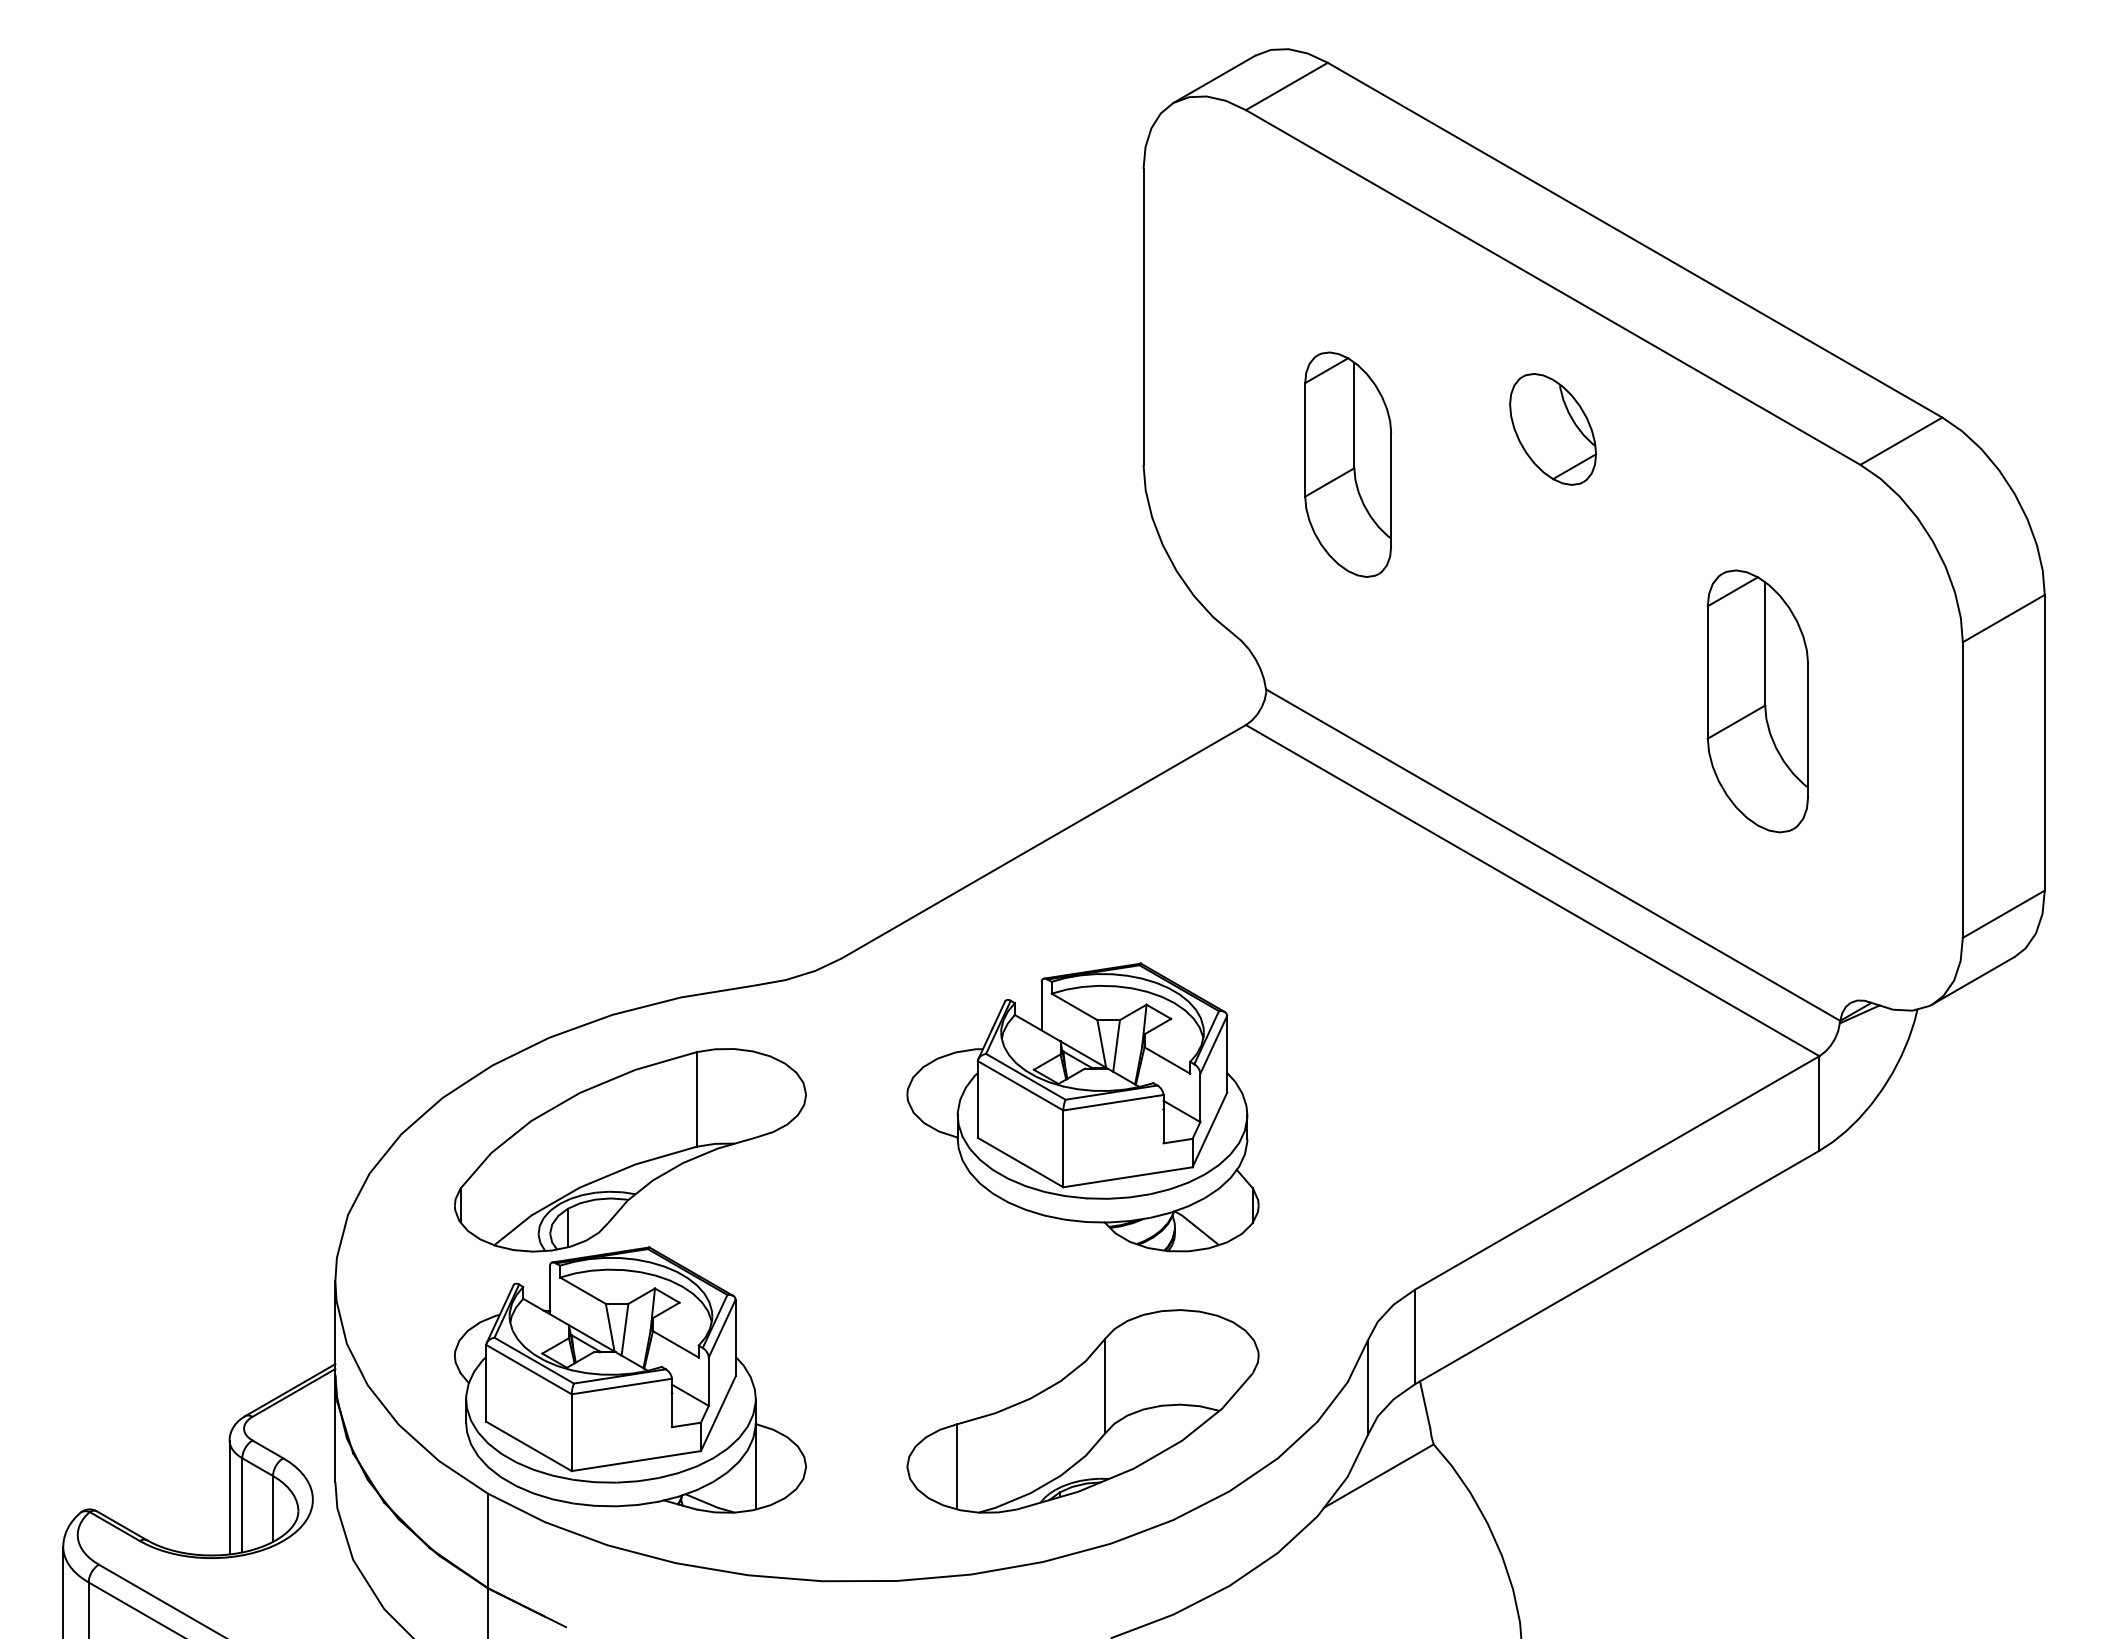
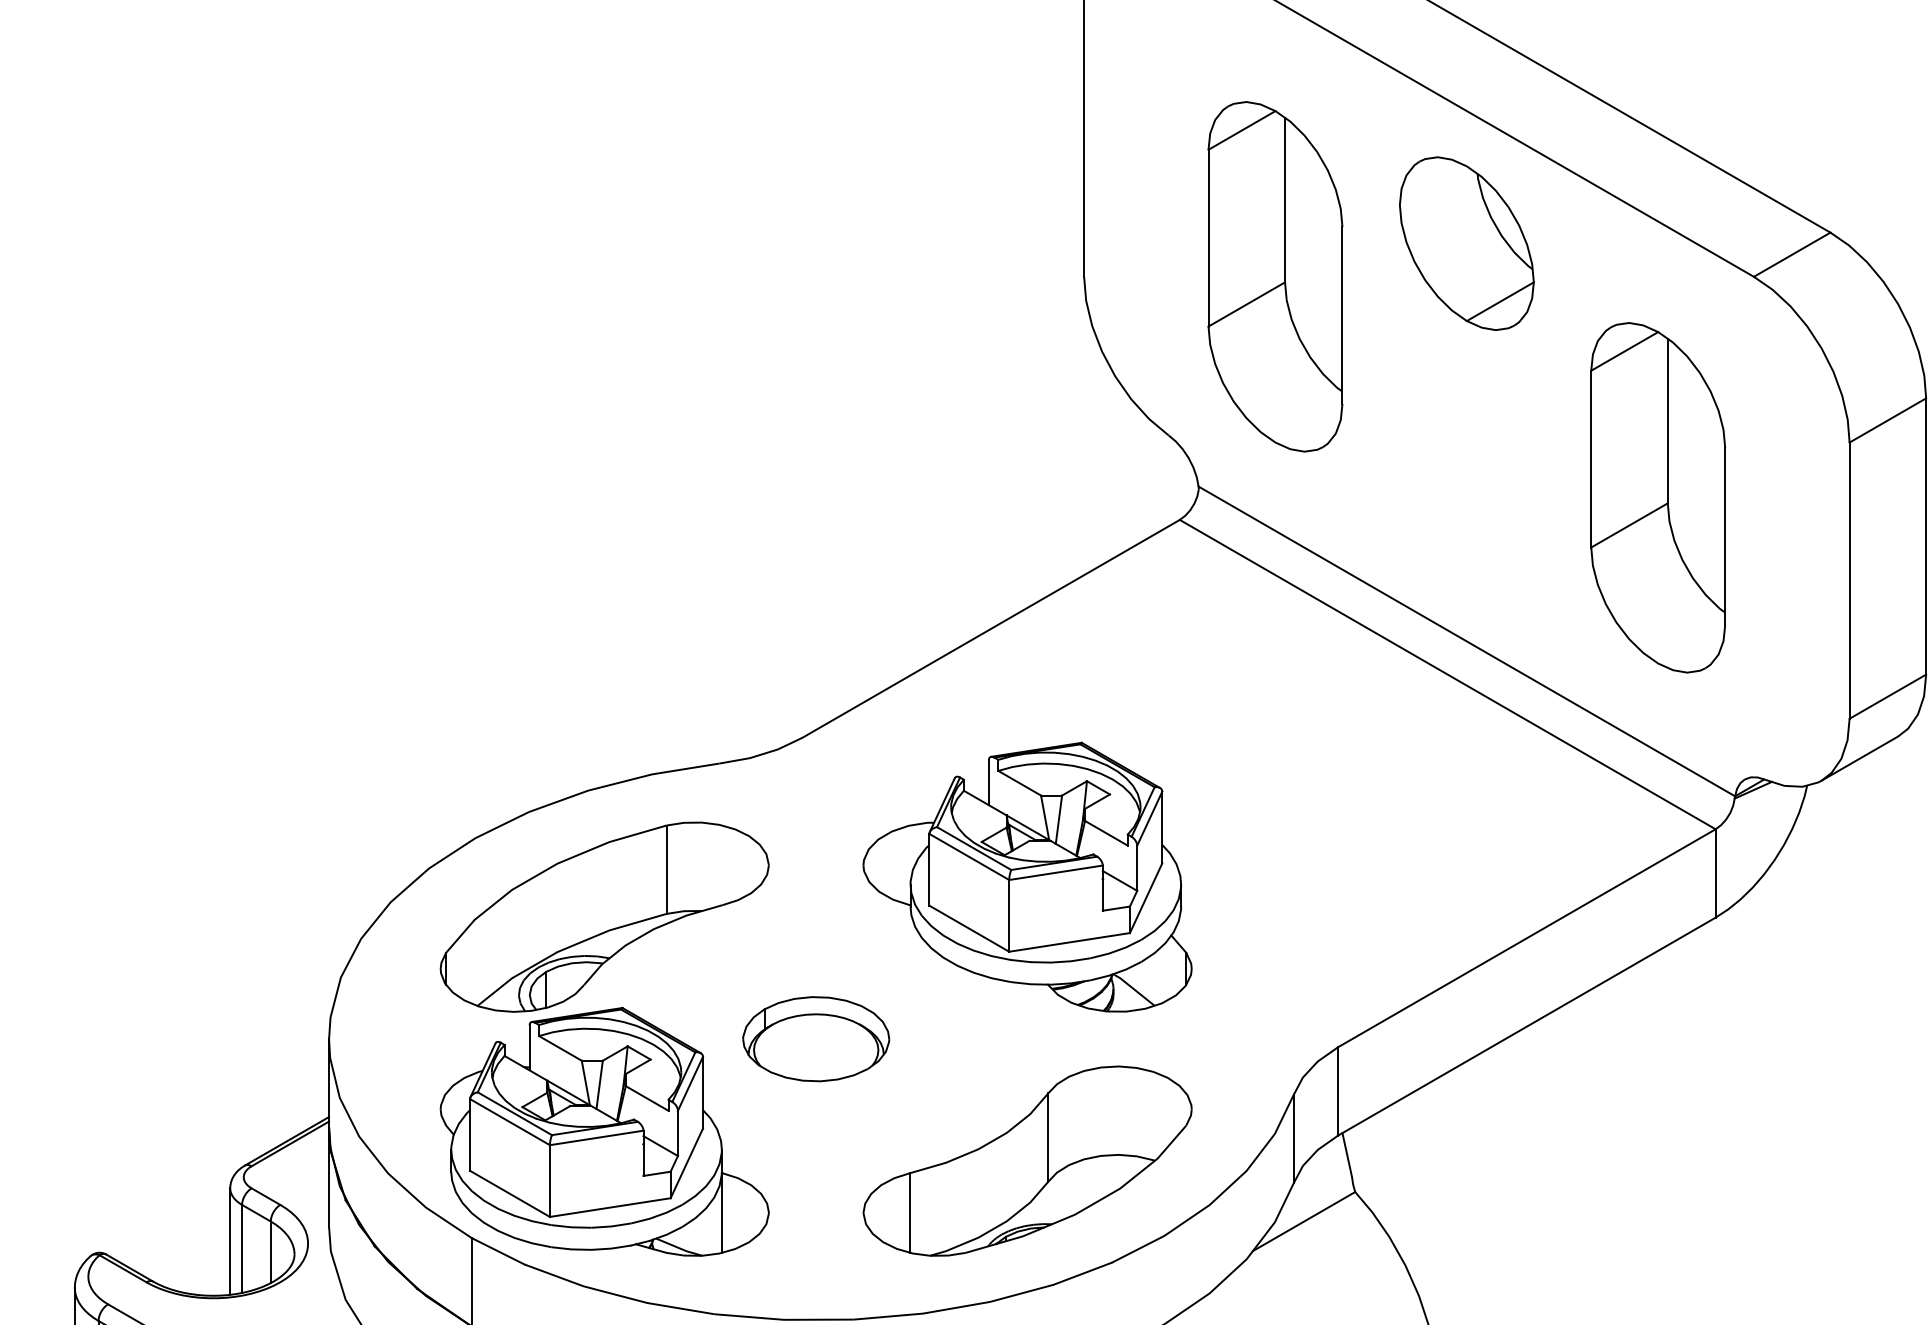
part: (1552, 429) -> (1466, 243), size x1.67
part: (1347, 464) -> (1274, 276), size x1.67
part: (1757, 701) -> (1657, 497), size x1.43
part: (856, 1280) -> (815, 1038), added

